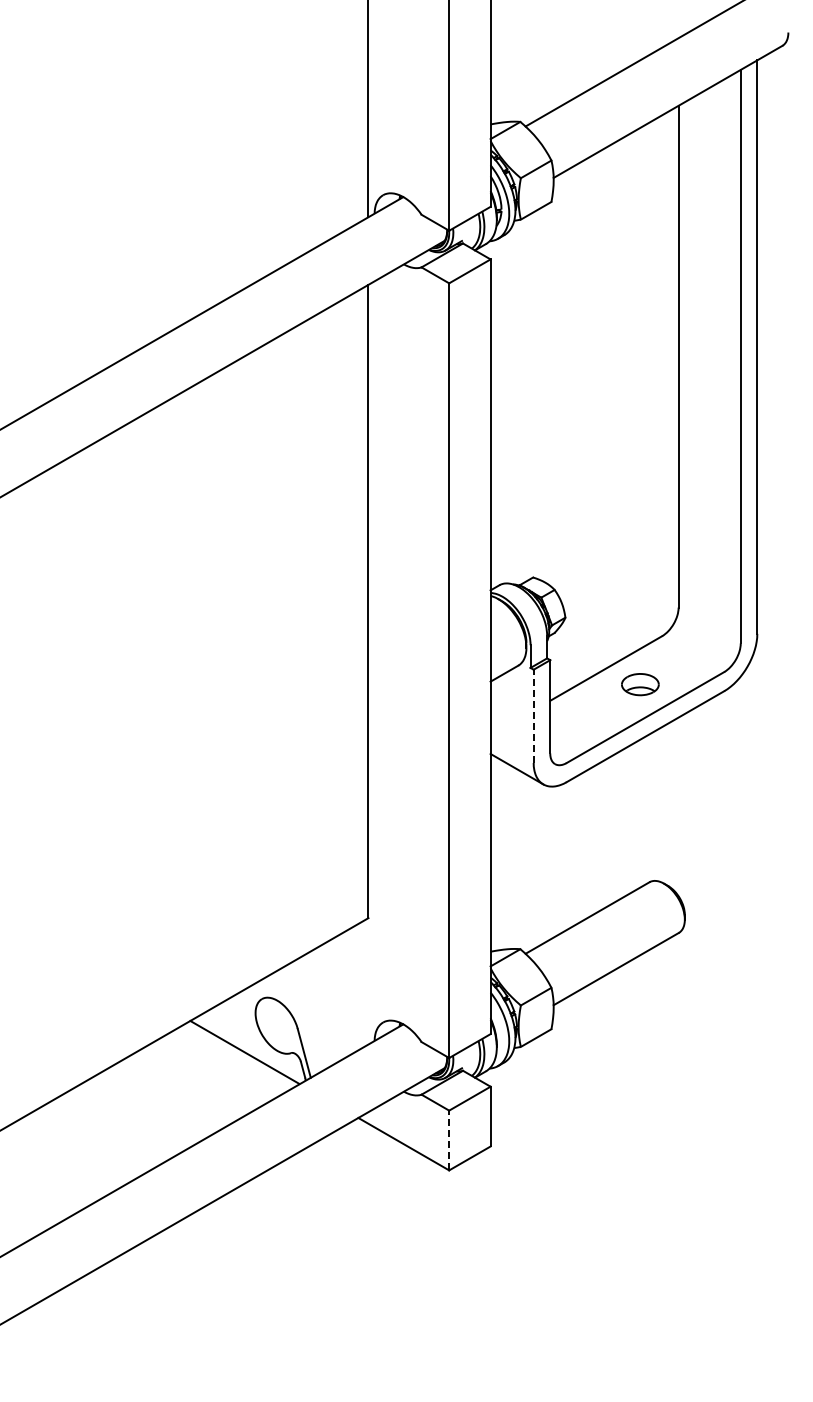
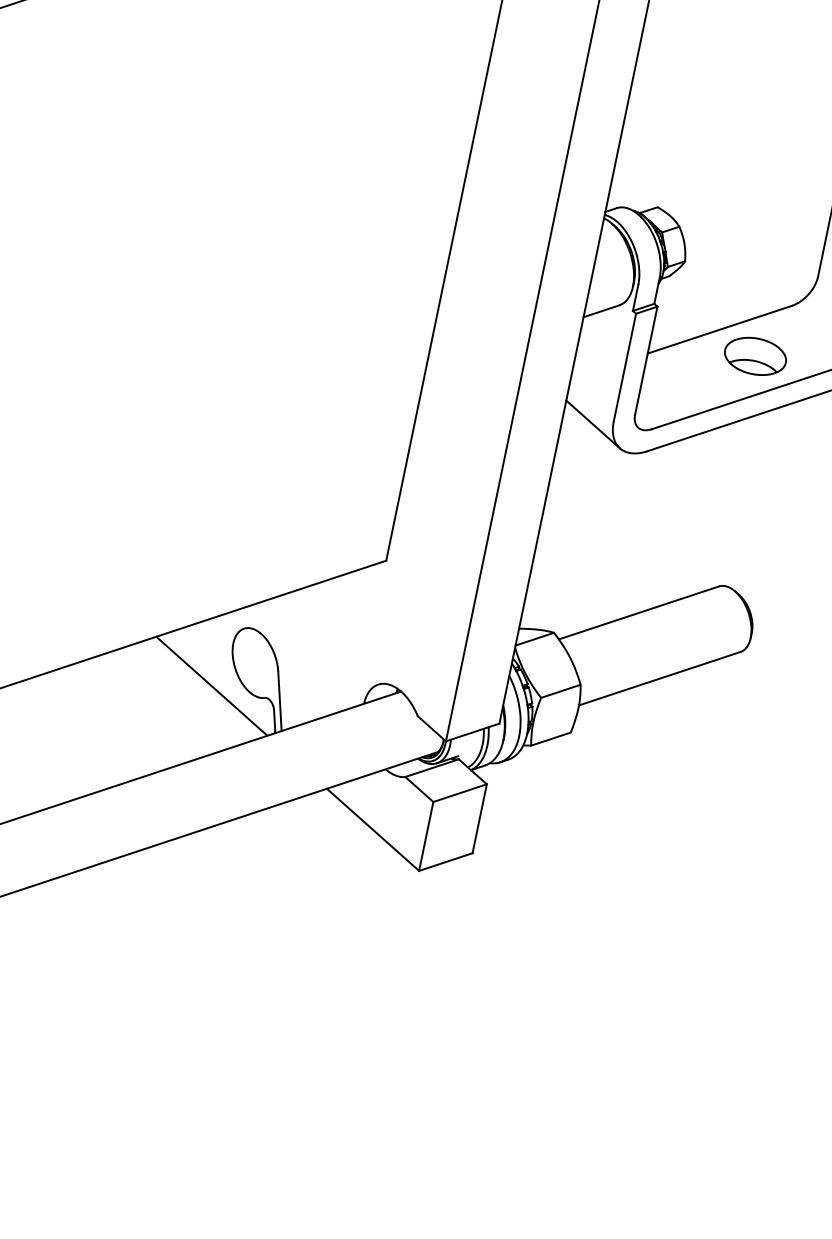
part: (640, 684) -> (755, 356), size x1.43
line: (533, 716) -> (624, 367), dashed -> solid
line: (449, 1140) -> (426, 836), dashed -> solid

